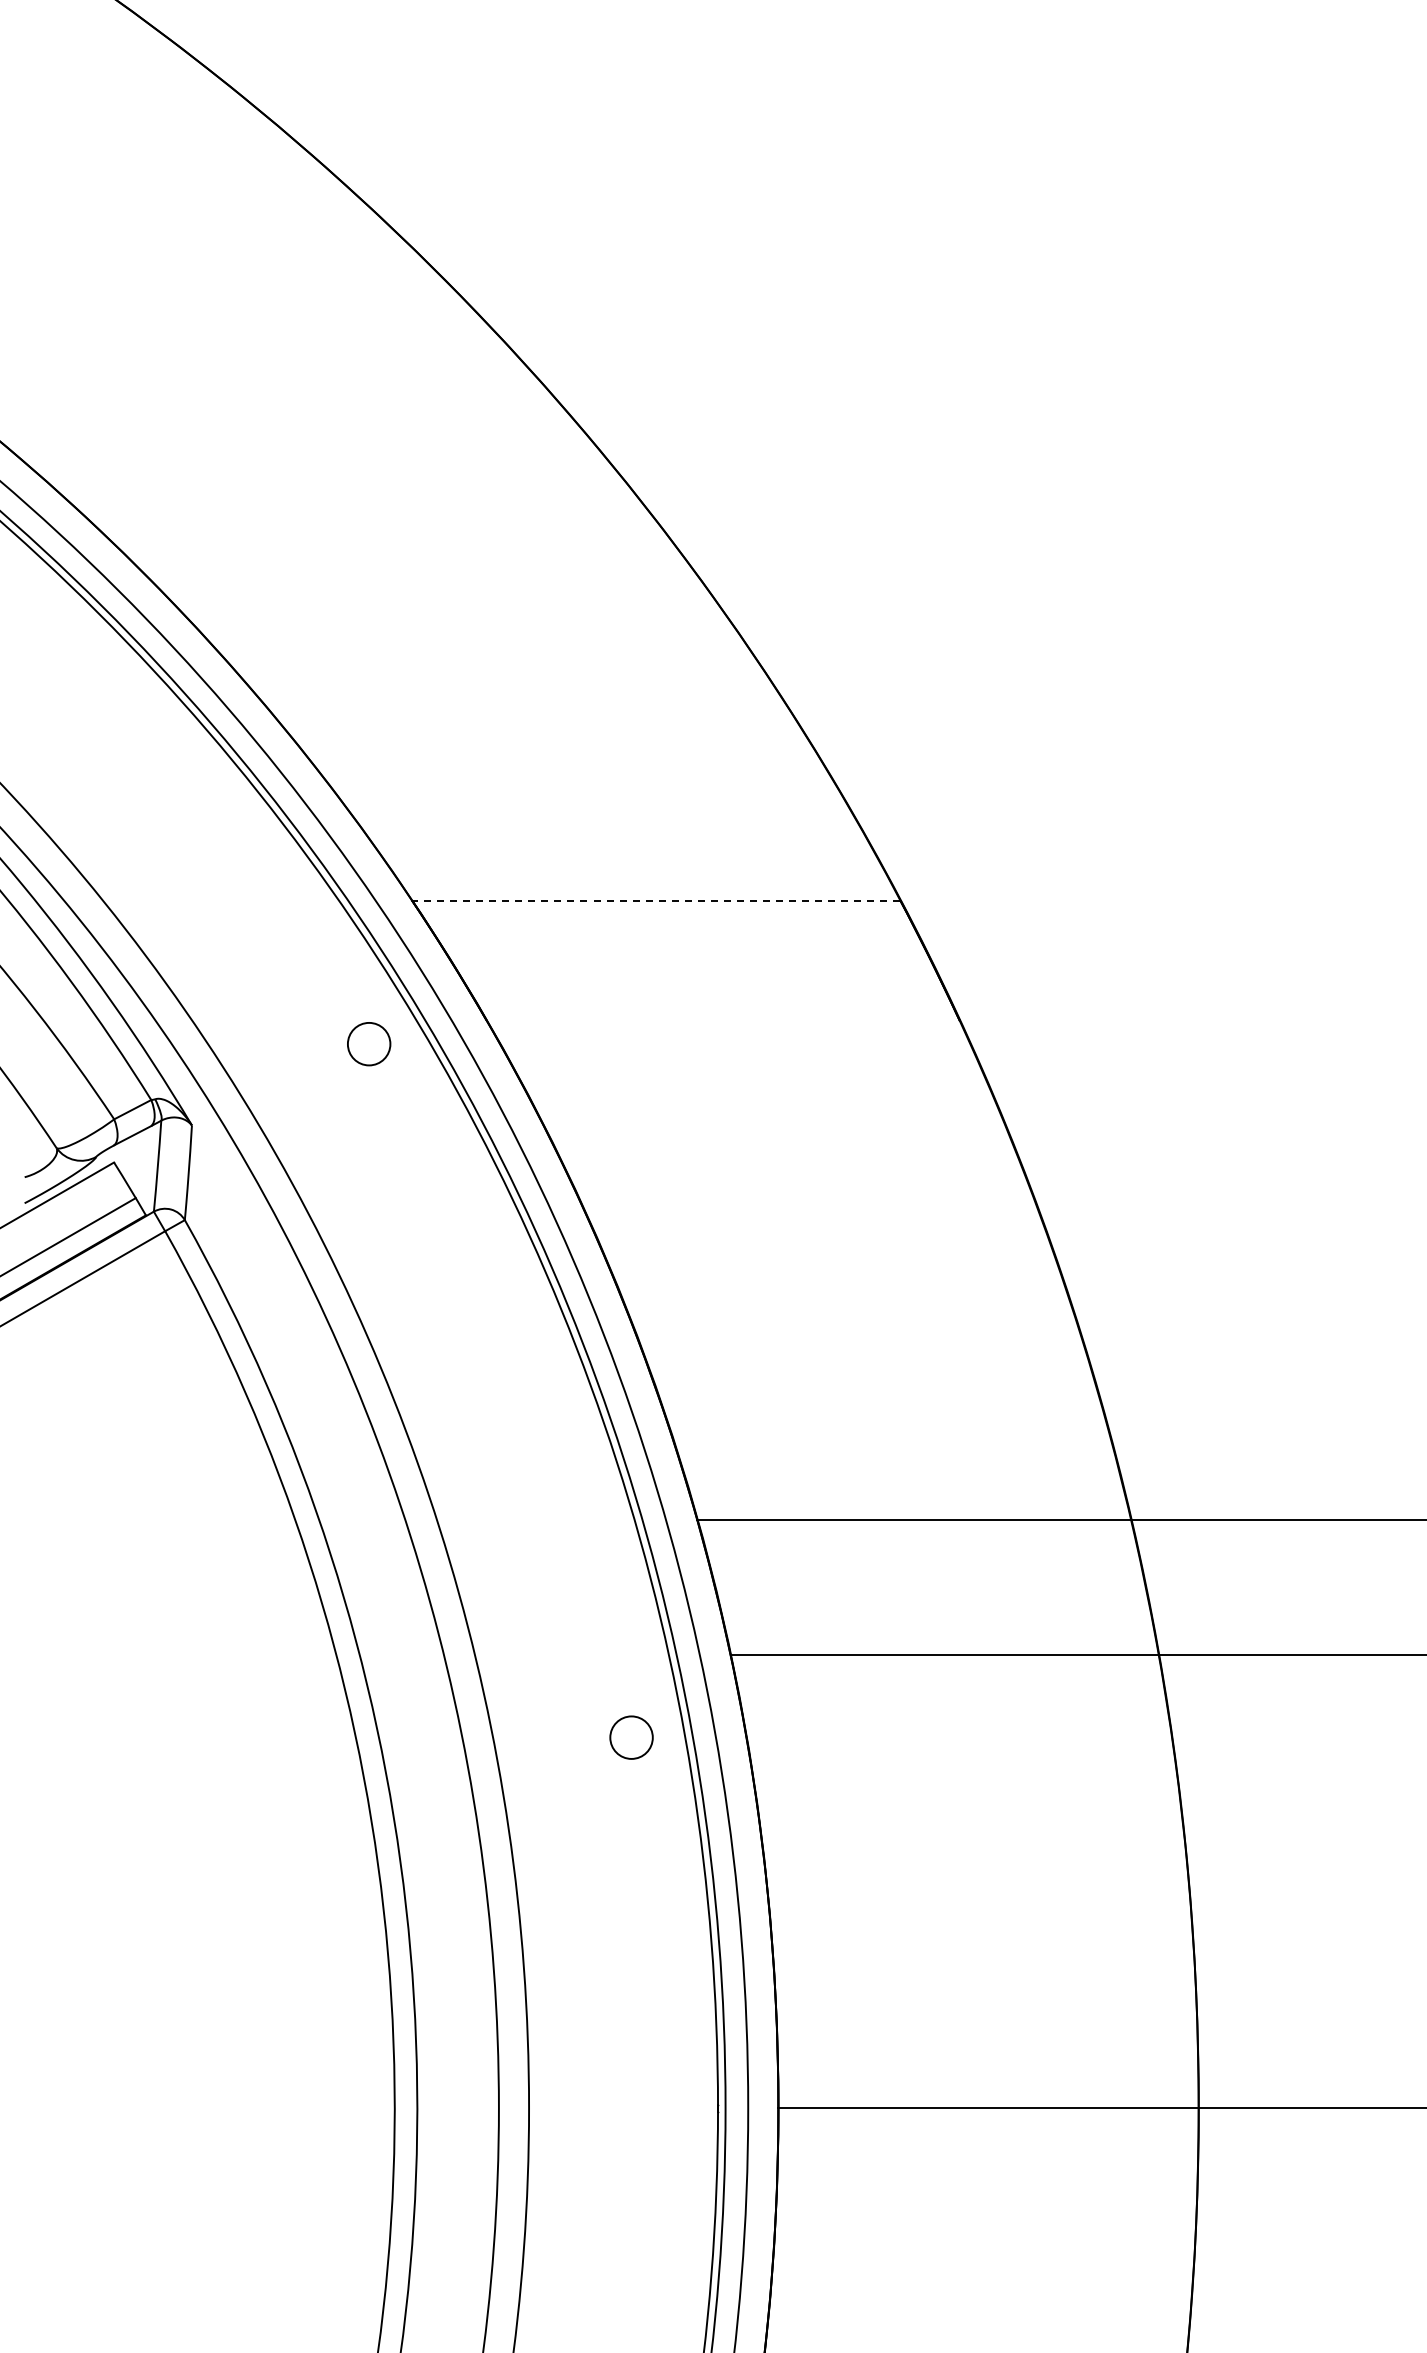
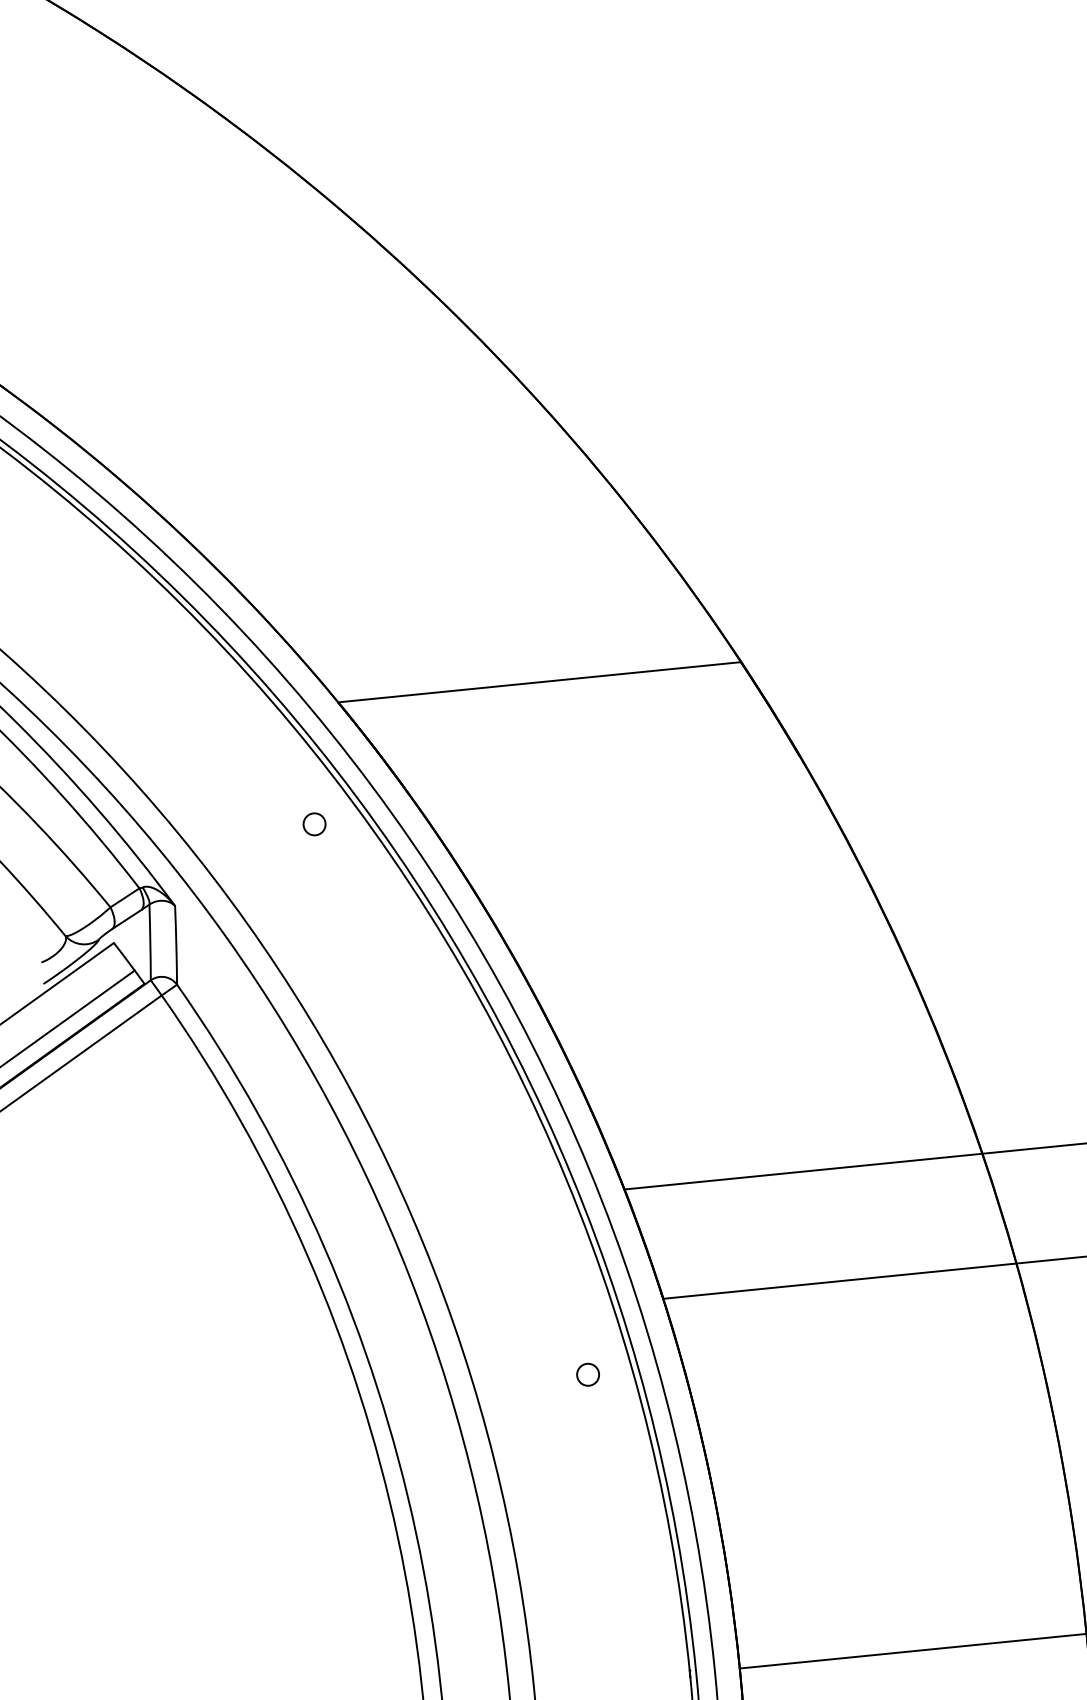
line: (655, 900) -> (538, 682), dashed -> solid
circle: (368, 1043) -> (313, 823), size x0.62
circle: (631, 1737) -> (588, 1374), size x0.62

